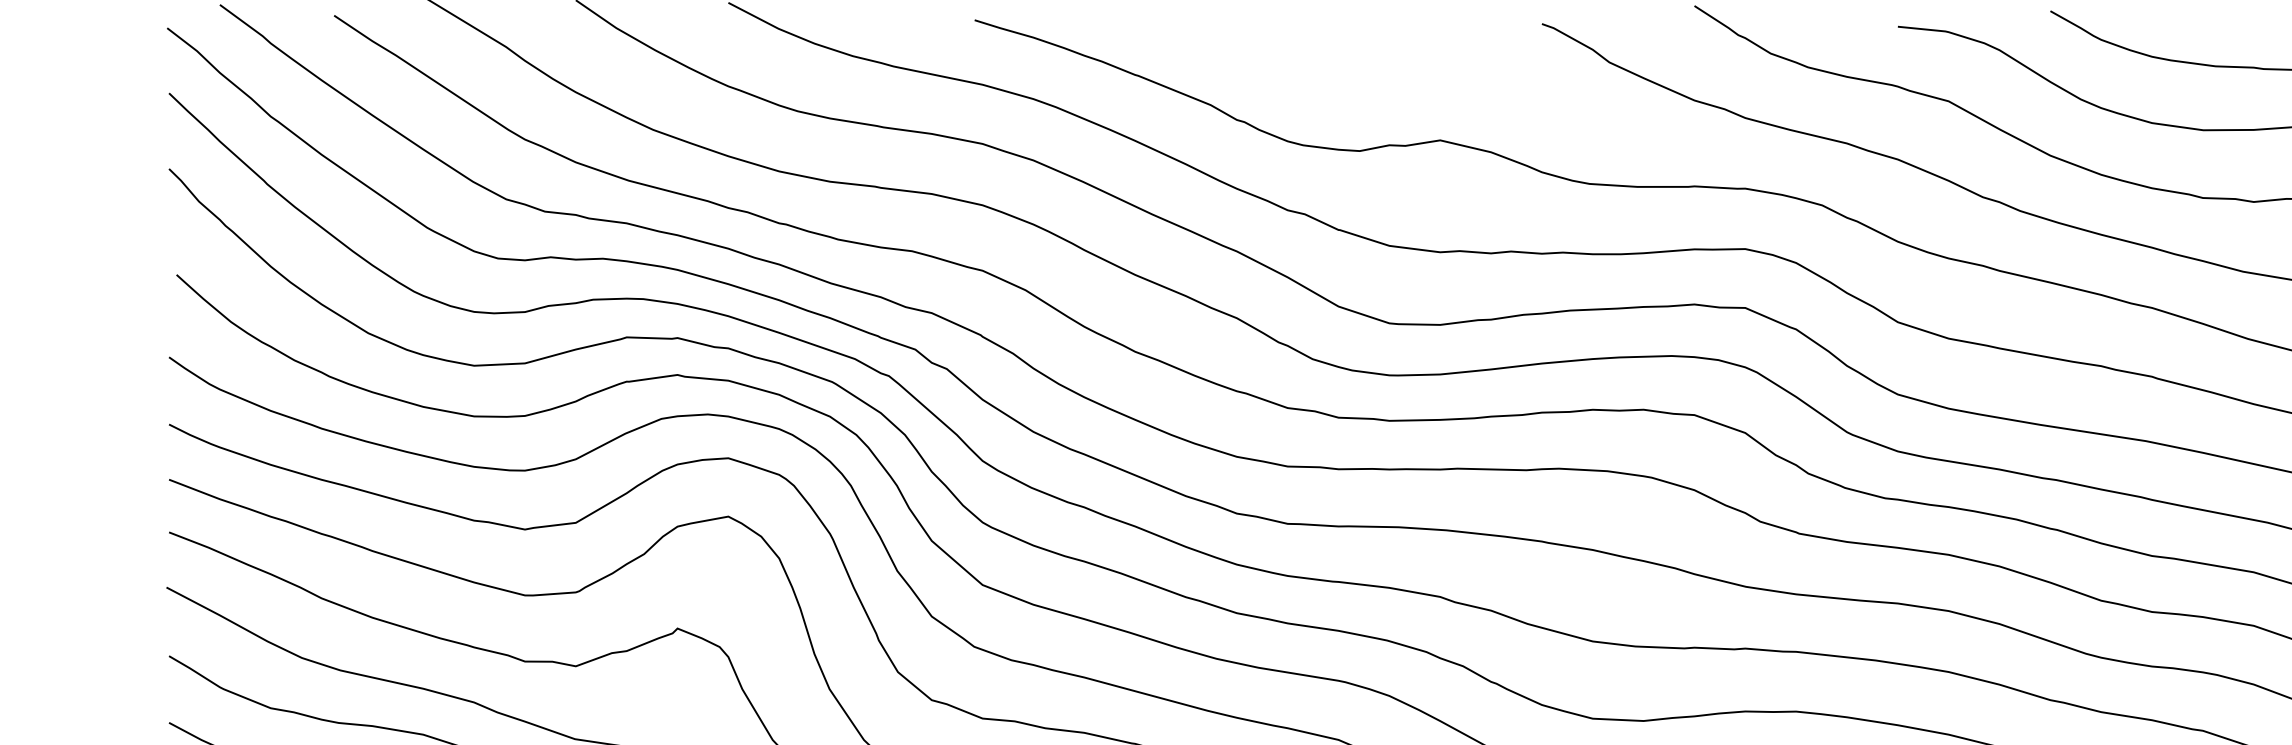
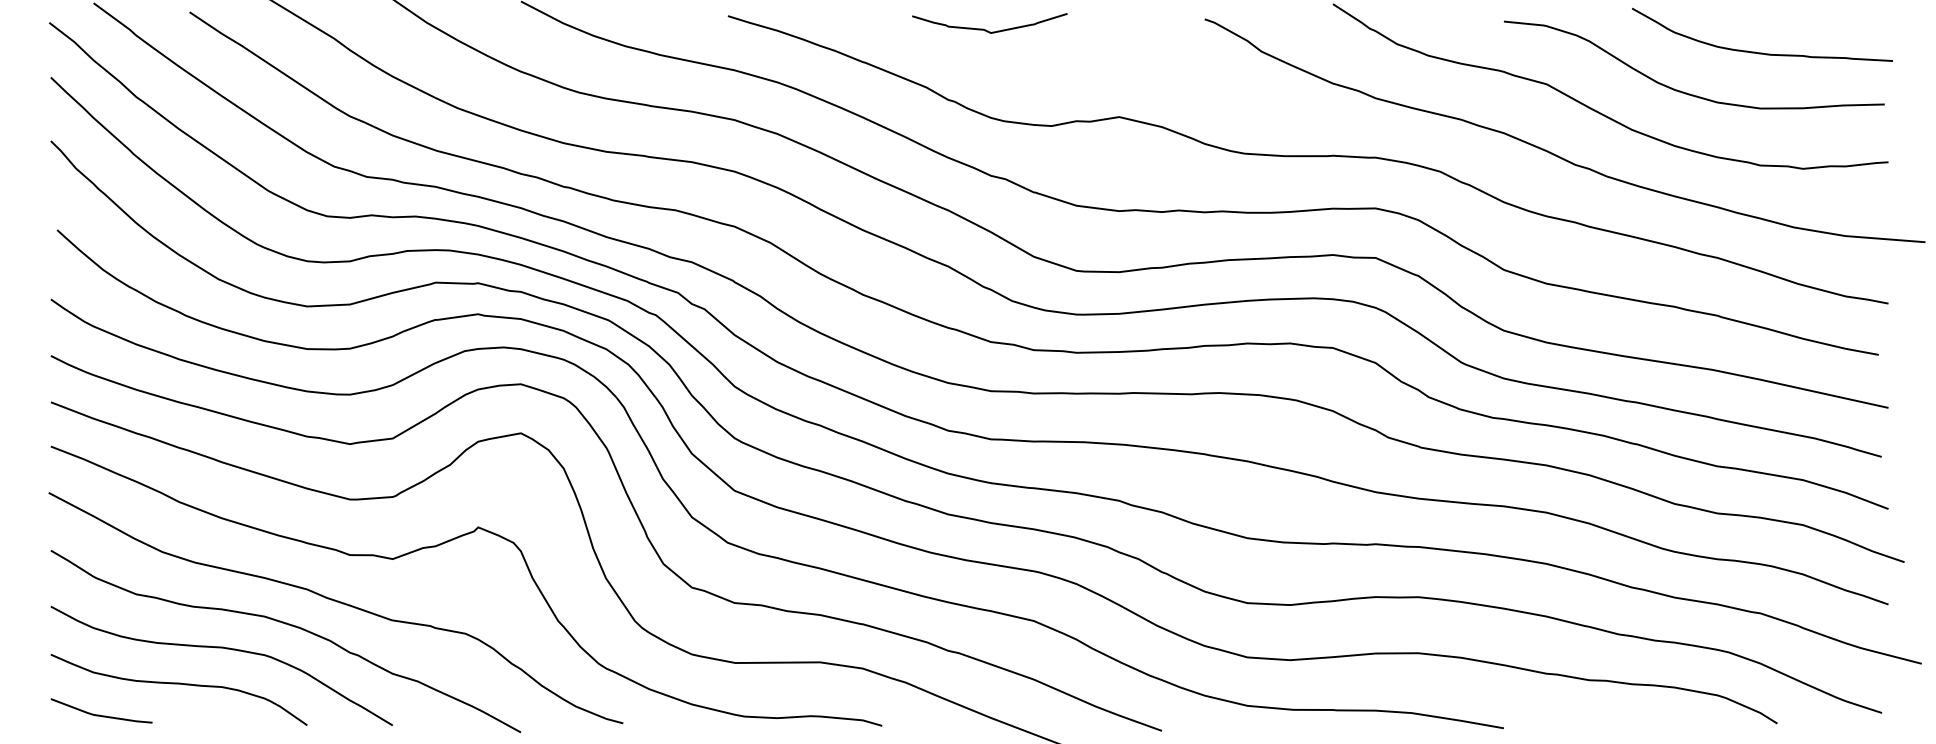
curve: (1284, 37) -> (988, 30), added

